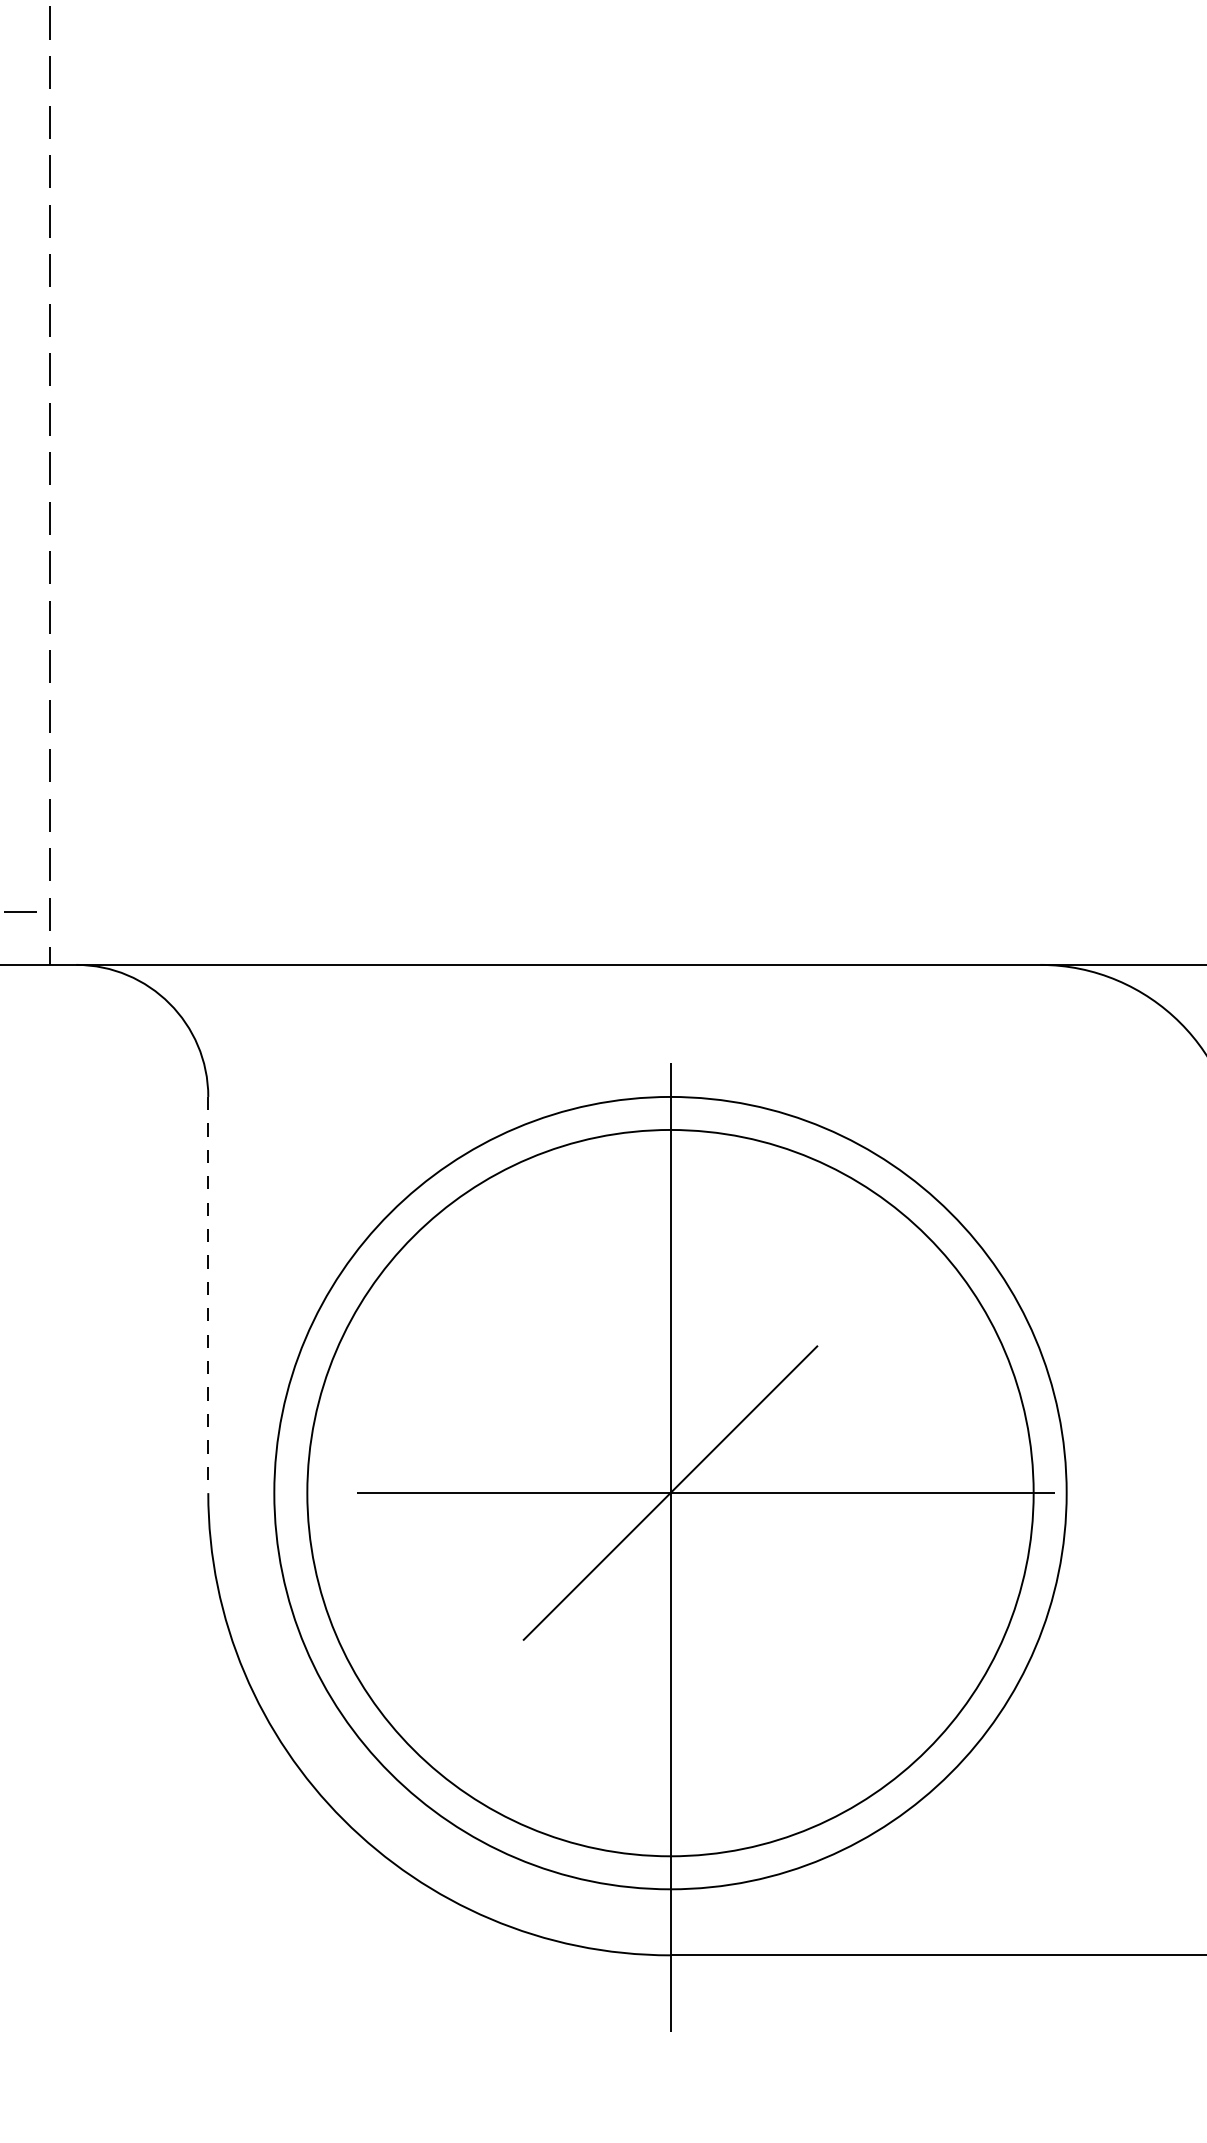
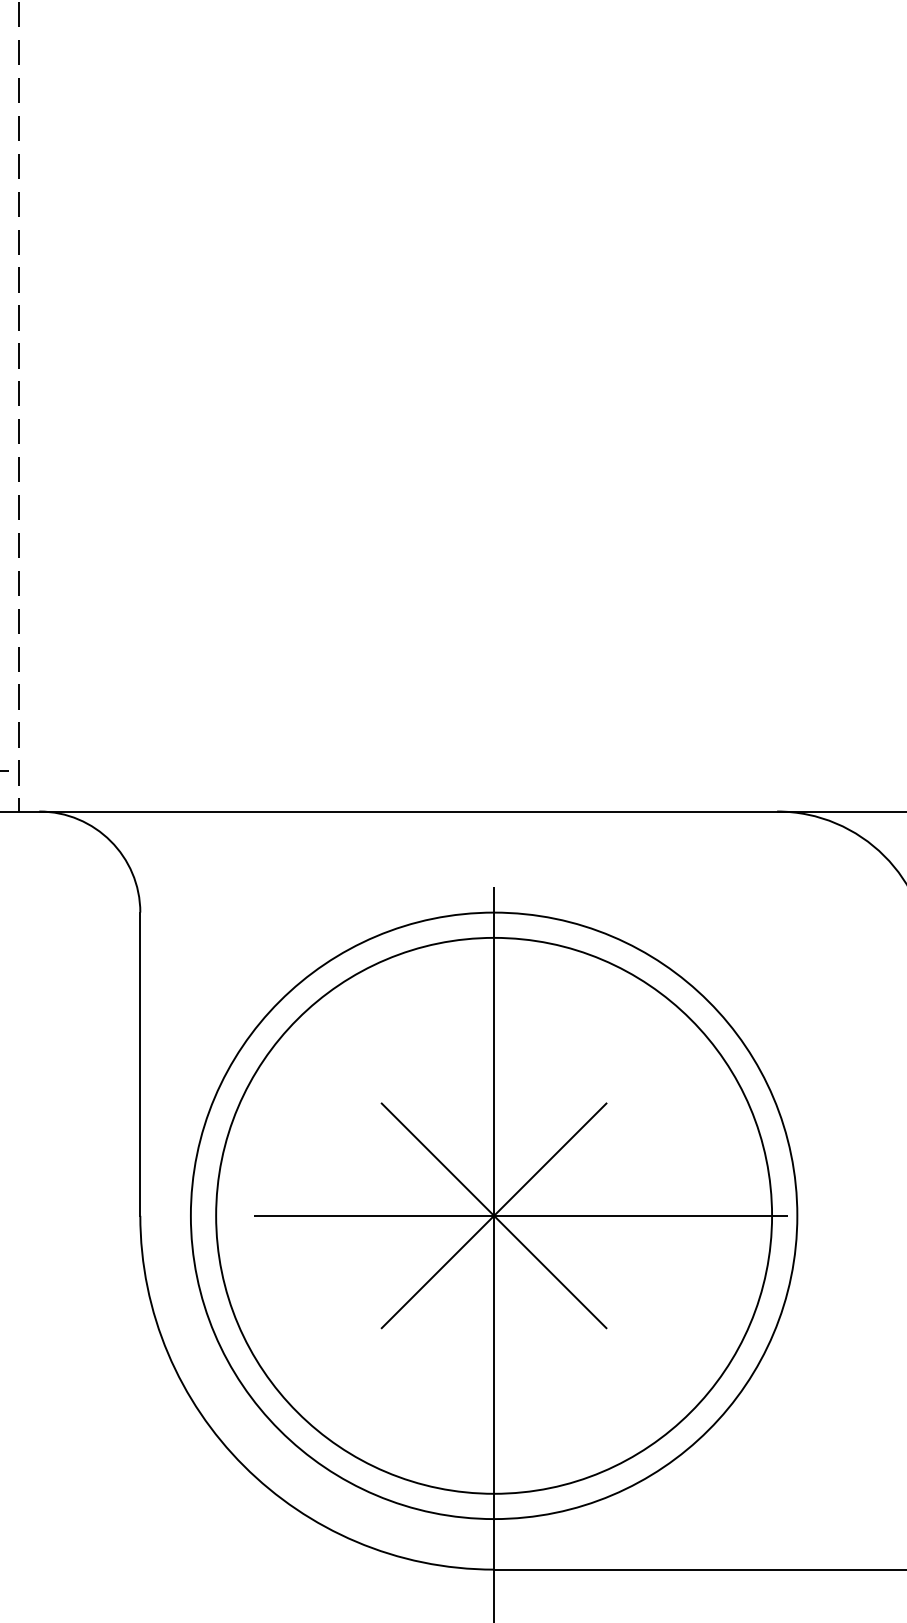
line: (208, 1295) -> (140, 1064), dashed -> solid
line: (670, 1492) -> (494, 1215), added

